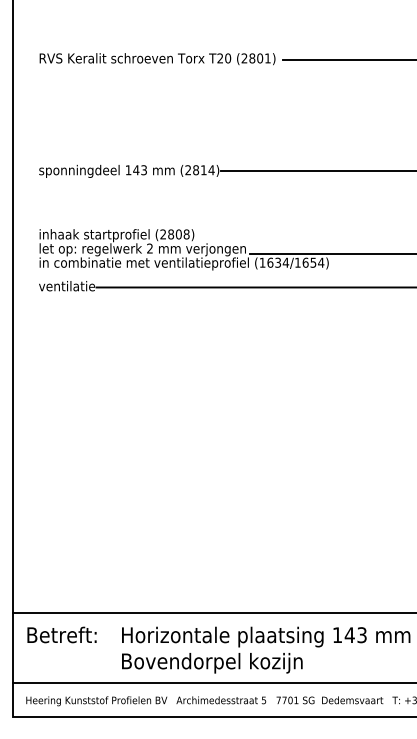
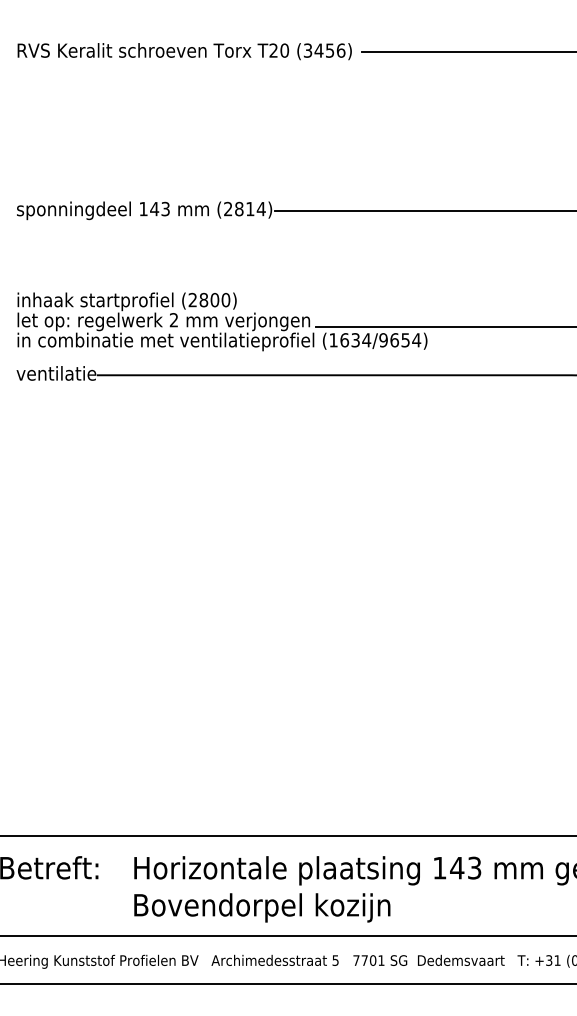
text: (255, 58) -> (323, 50), (2801) -> (3456)
text: (186, 234) -> (225, 300), (2808) -> (2800)
text: (297, 262) -> (383, 339), (1634/1654) -> (1634/9654)

